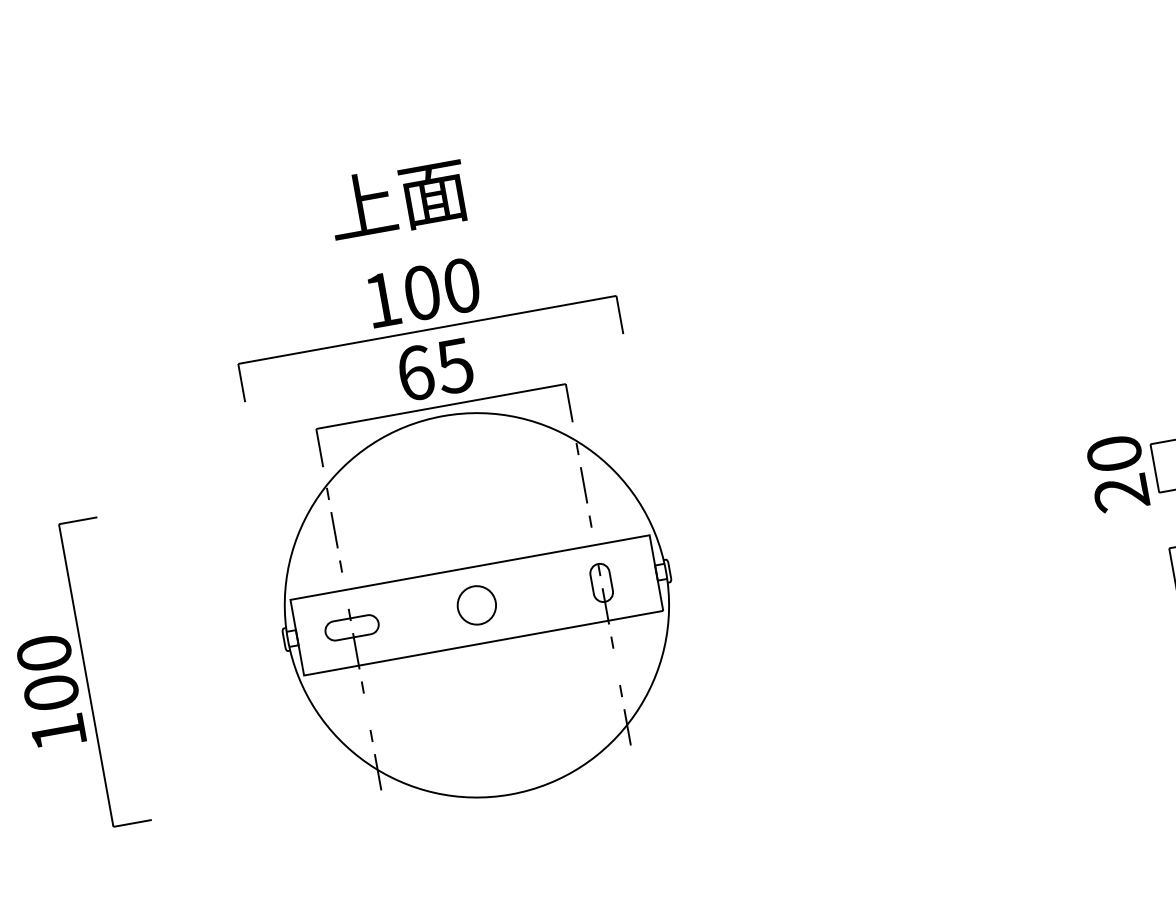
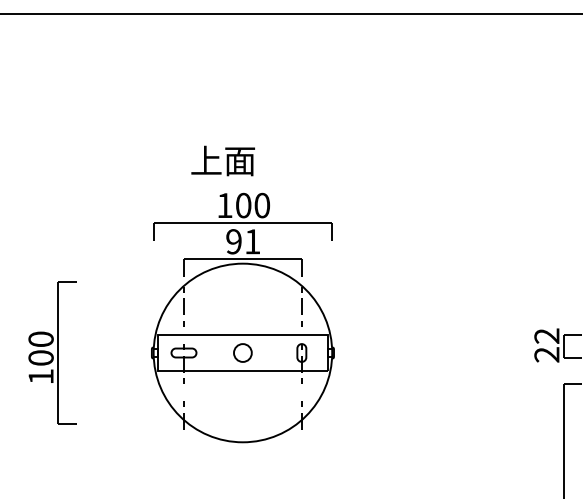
text: (396, 198) -> (222, 160), moved
text: (435, 368) -> (243, 241), 65 -> 91
text: (1113, 452) -> (546, 335), 20 -> 22

